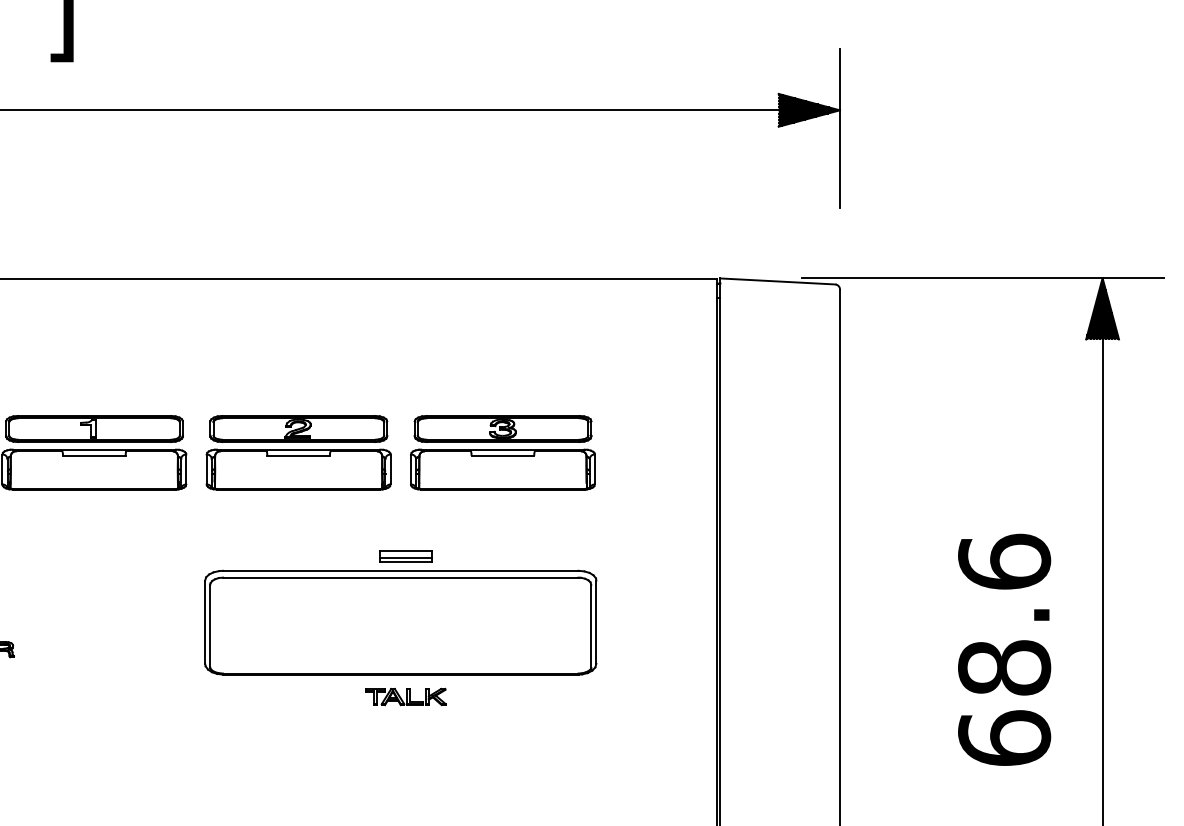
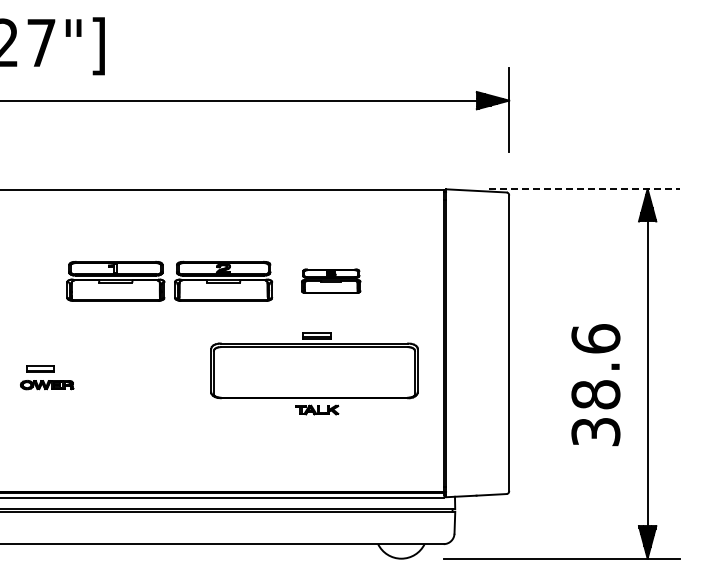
line: (984, 278) -> (585, 189), solid -> dashed
part: (501, 451) -> (330, 280), size x0.6
part: (400, 627) -> (314, 373), moved
text: (1003, 737) -> (595, 431), 68.6 -> 38.6

